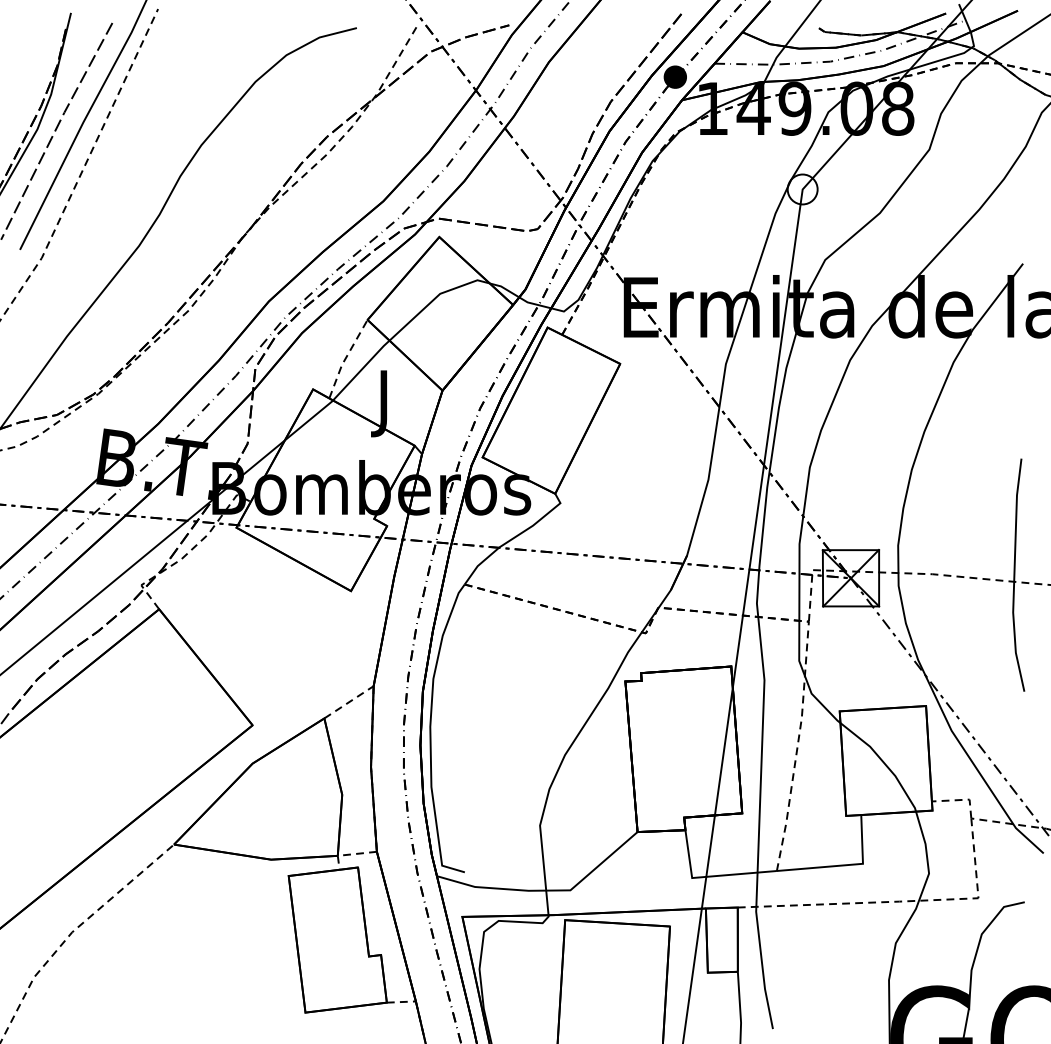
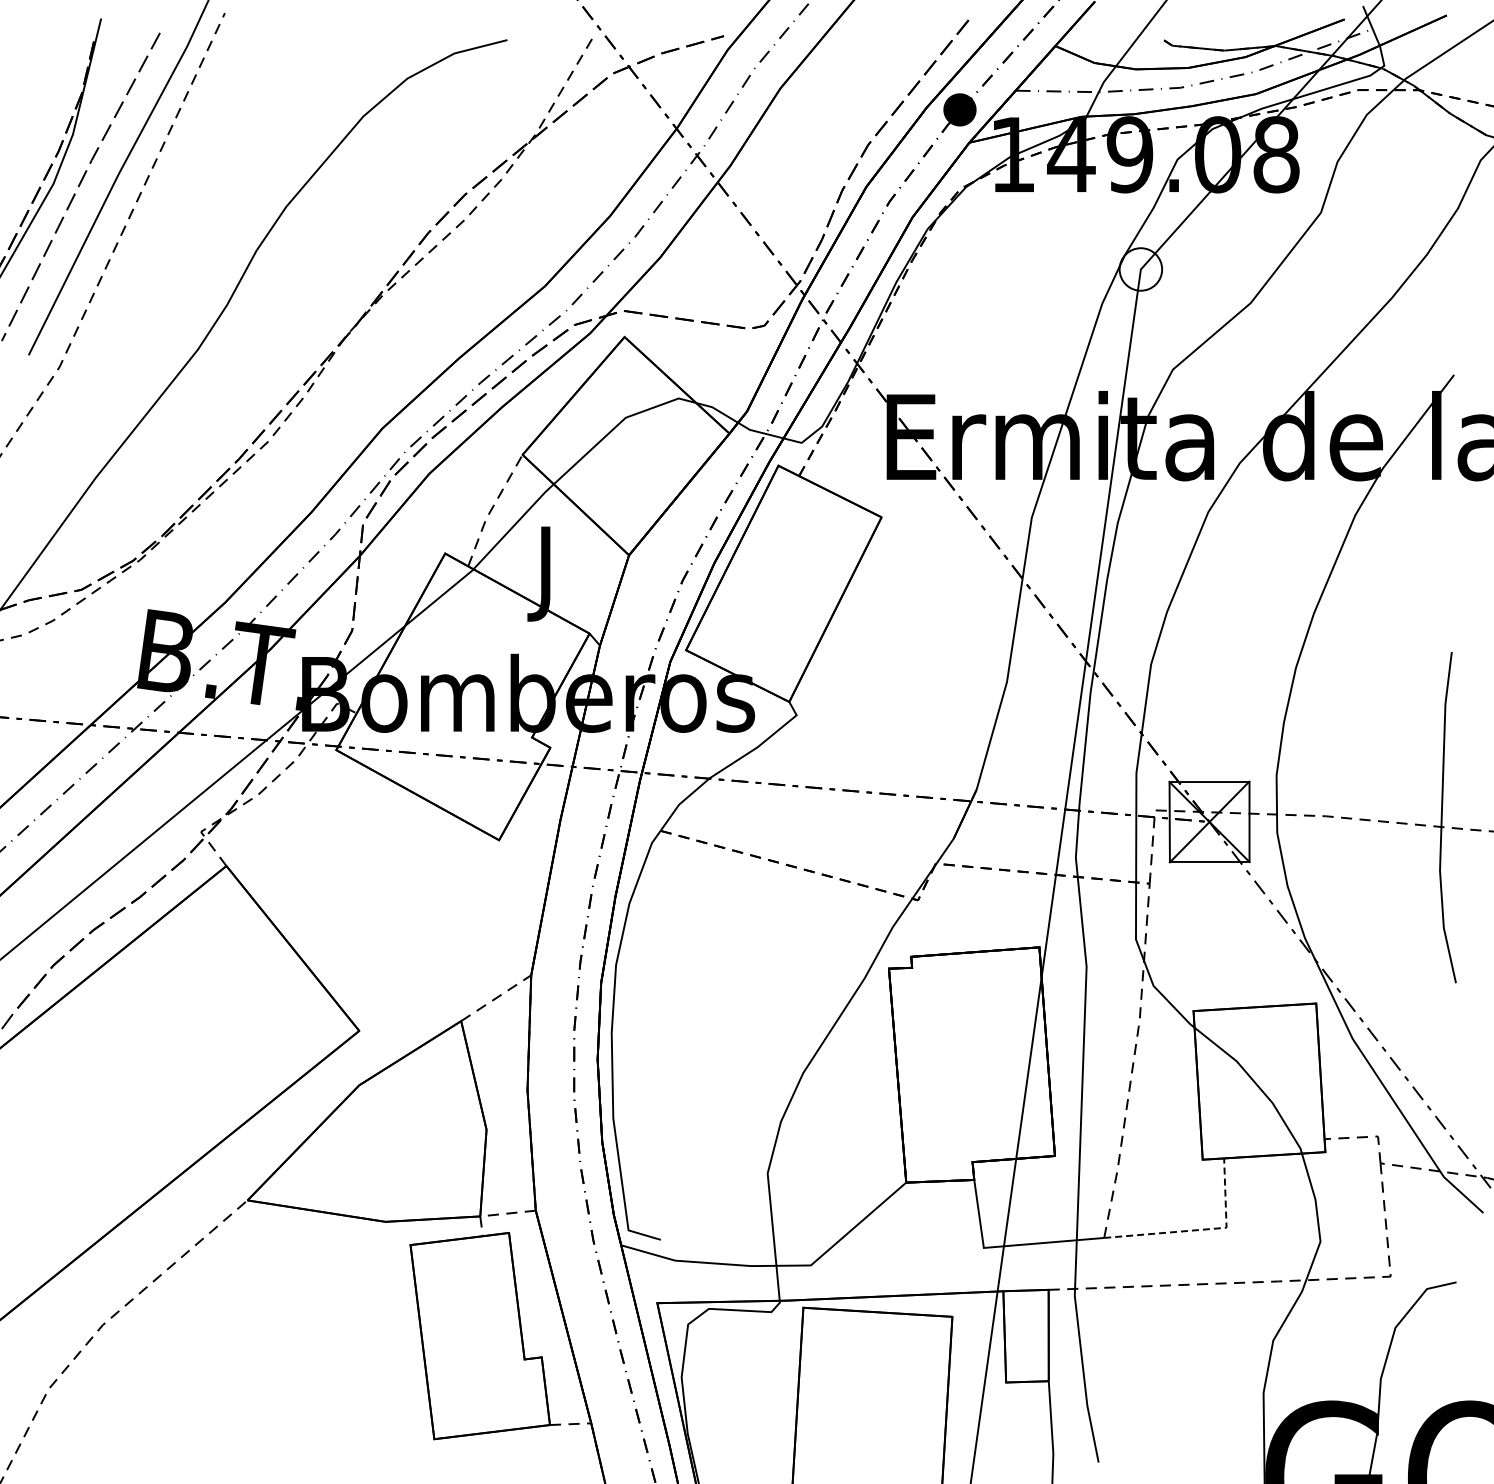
line: (844, 865) -> (1200, 1229), solid -> dashed

